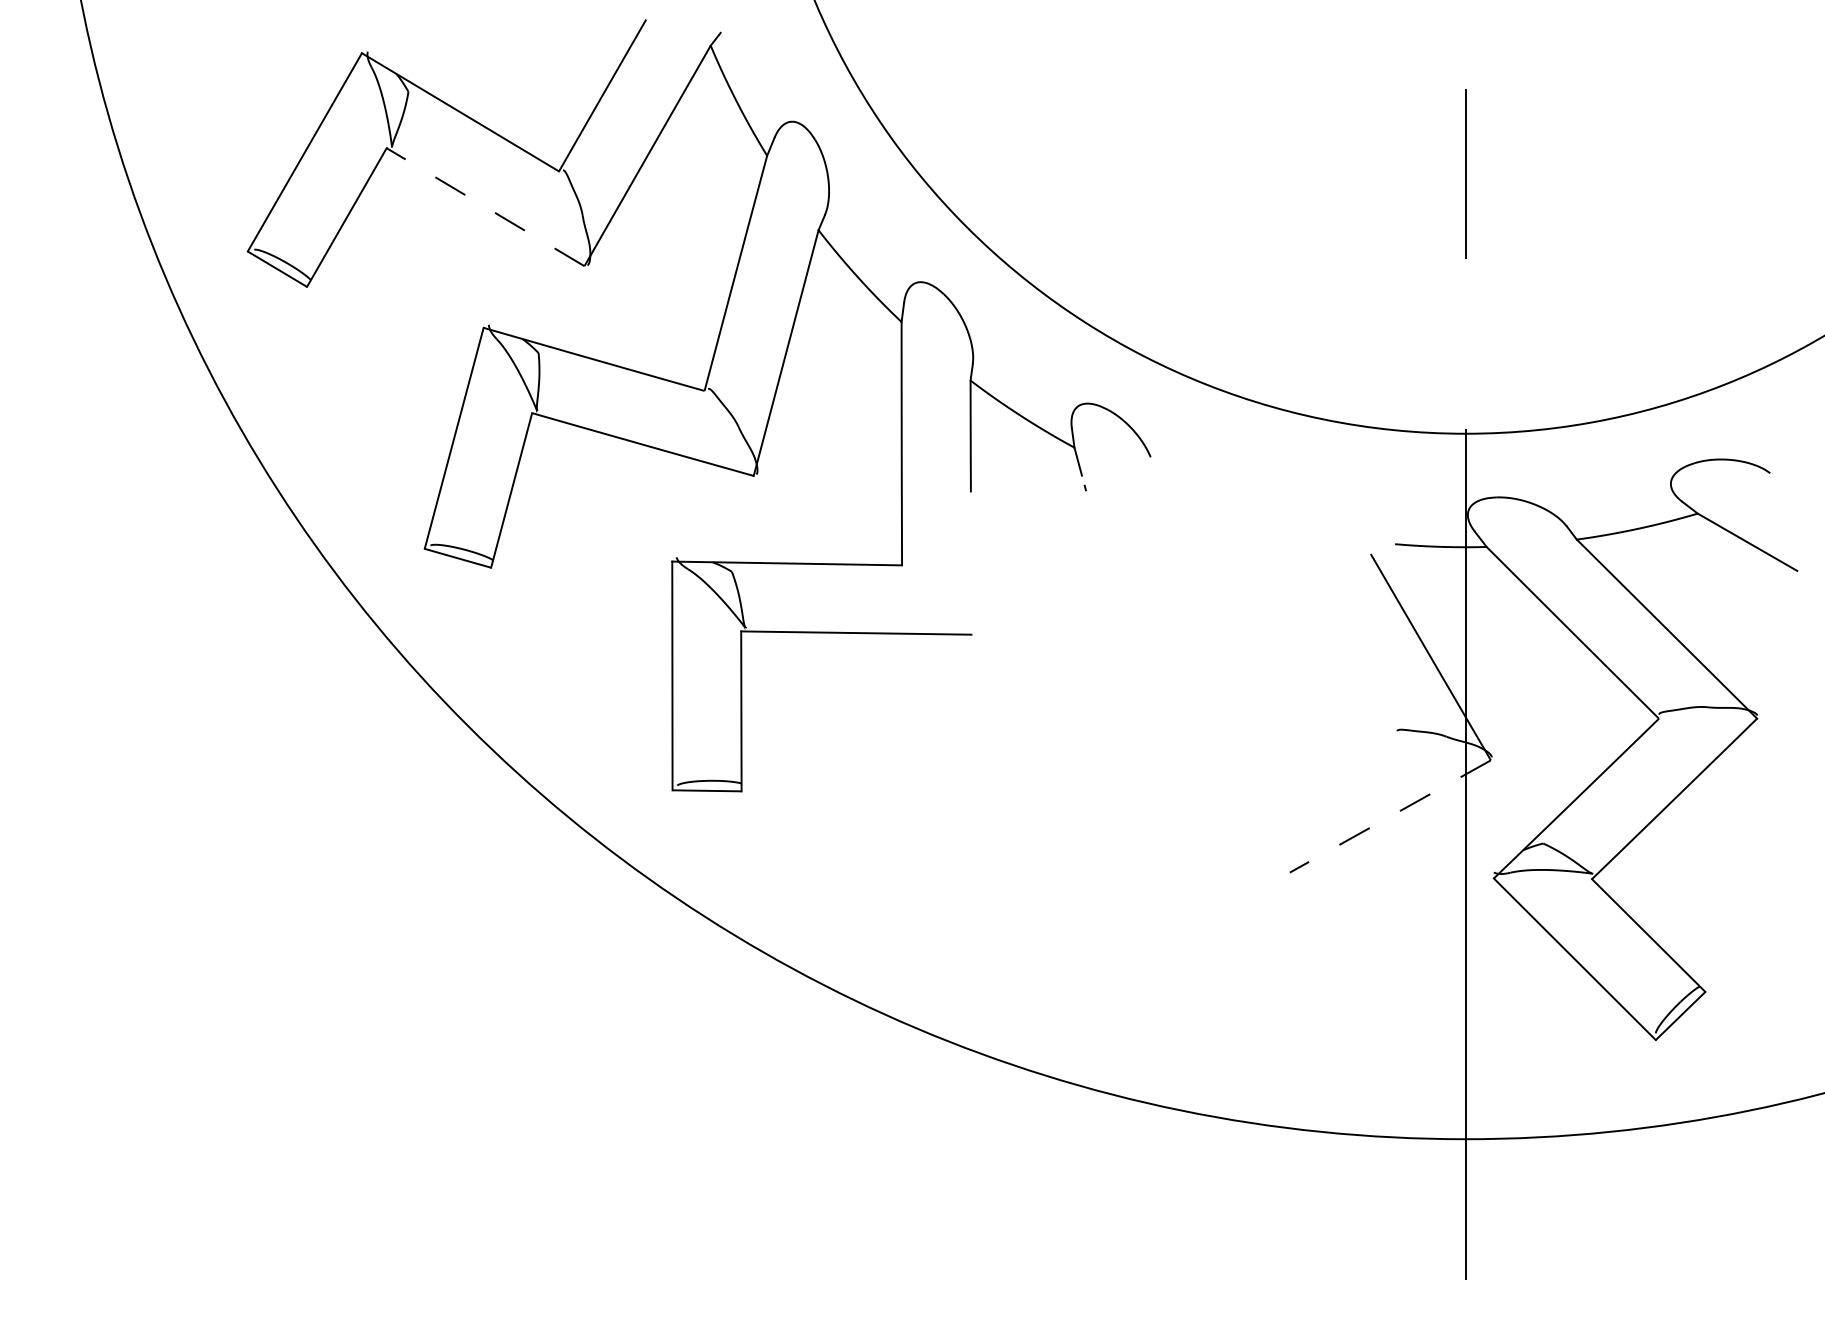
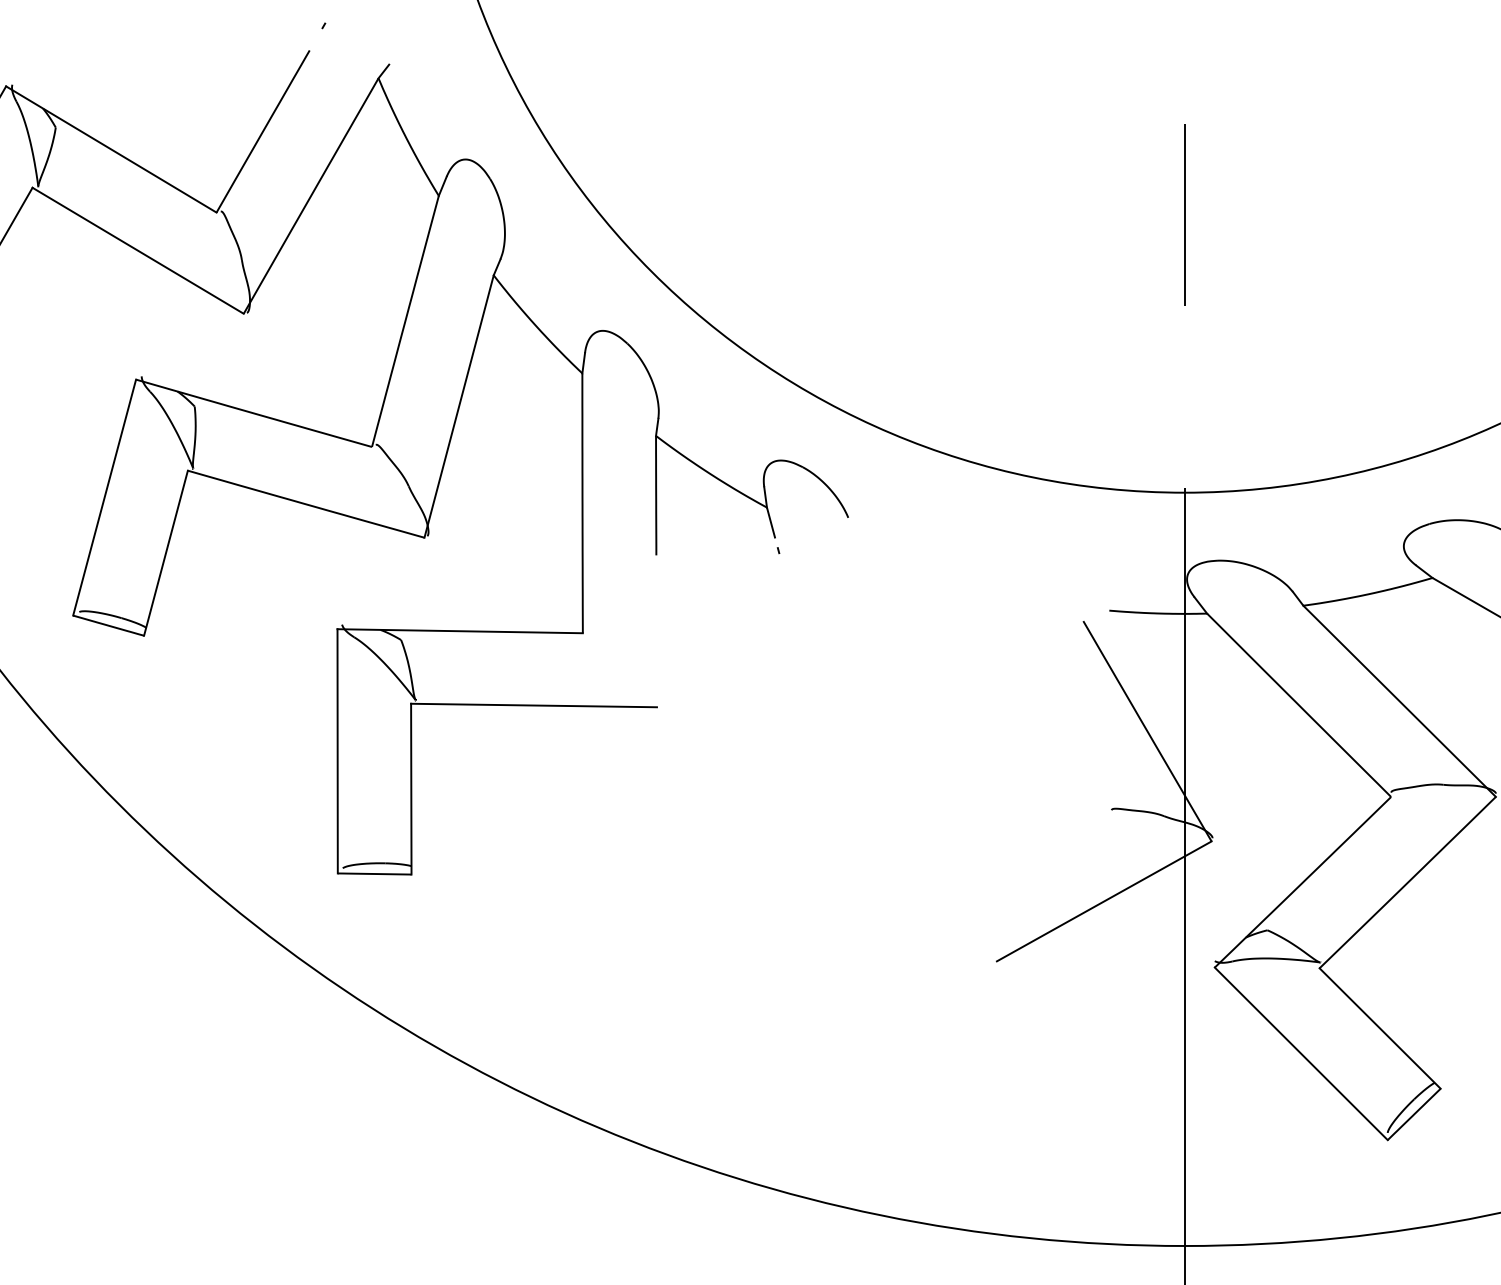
line: (485, 206) -> (138, 250), dashed -> solid
line: (1389, 816) -> (1103, 901), dashed -> solid

